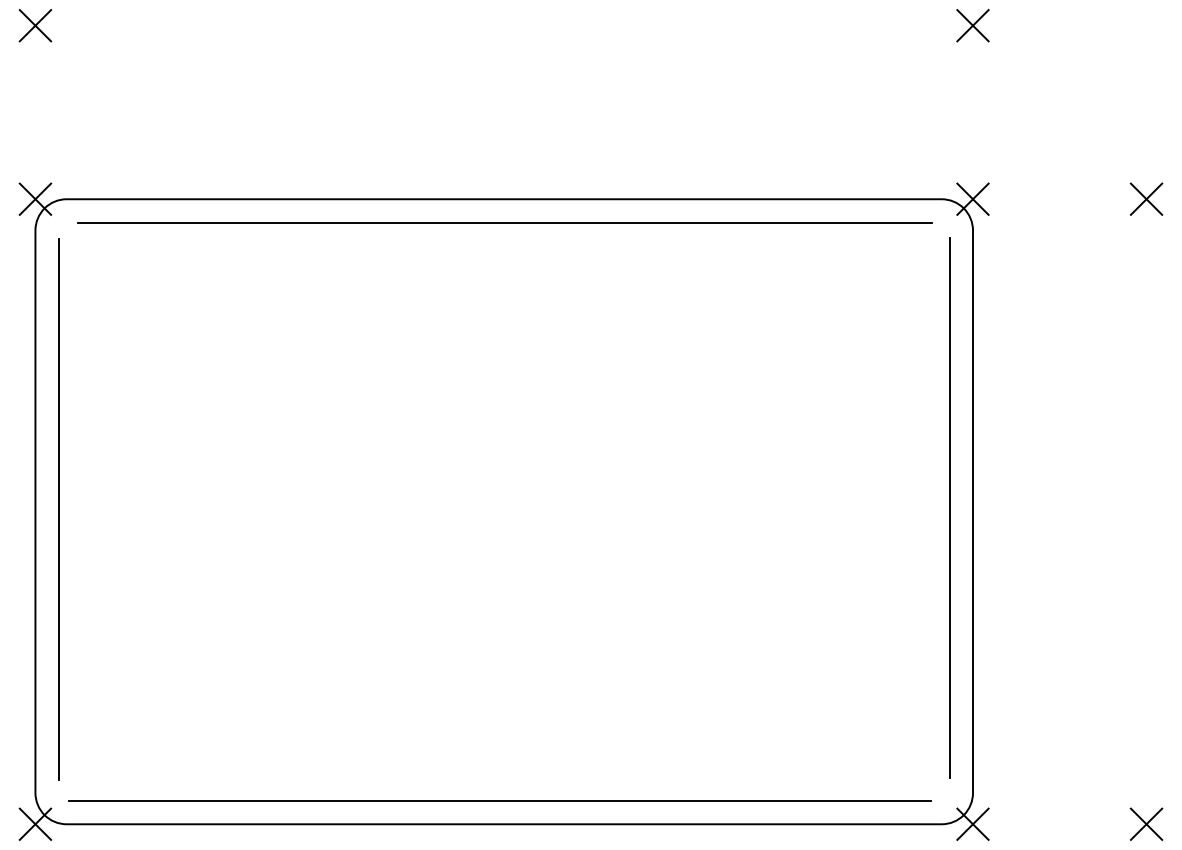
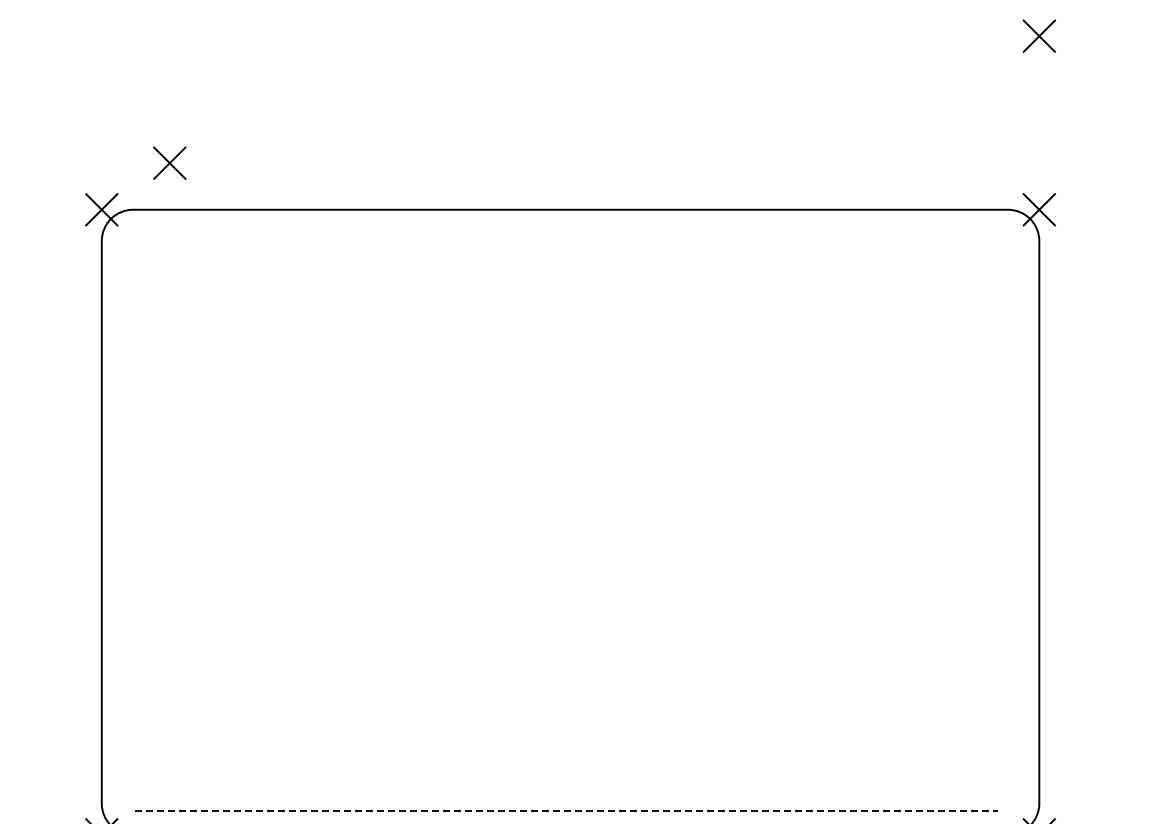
part: (35, 25) -> (169, 163), moved
line: (504, 222) -> (570, 233), removed
line: (949, 507) -> (1015, 518), removed
line: (58, 508) -> (124, 519), removed
line: (500, 800) -> (566, 811), solid -> dashed

